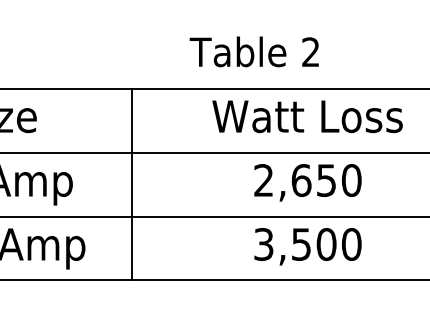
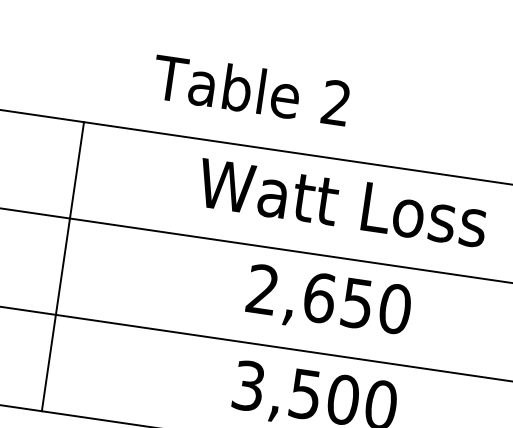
text: (253, 51) -> (249, 89), moved

